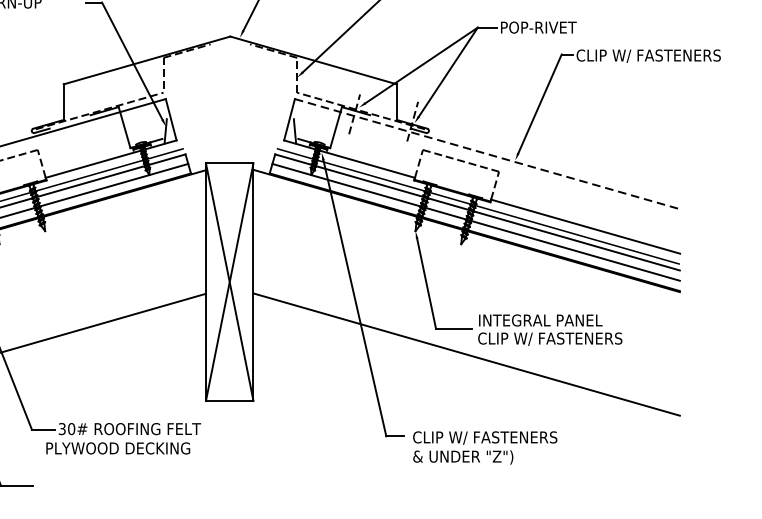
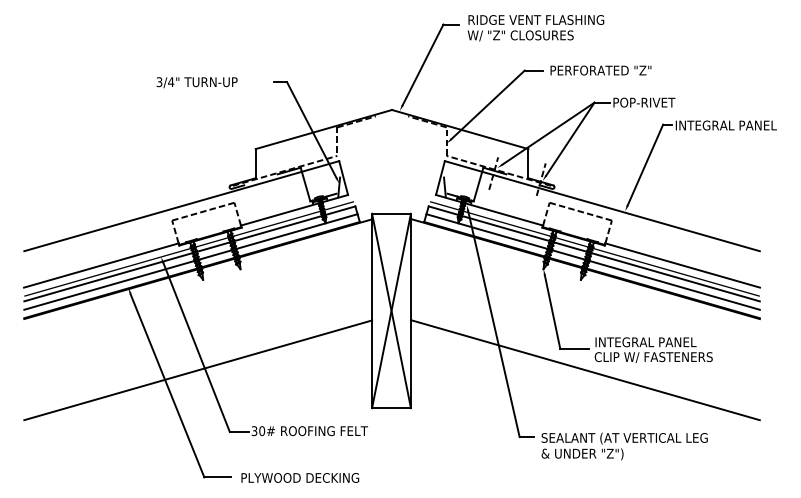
text: (648, 55) -> (734, 125), CLIP W/ FASTENERS -> INTEGRAL PANEL
line: (487, 154) -> (602, 206), dashed -> solid
text: (514, 438) -> (624, 438), CLIP W/ FASTENERS -> SEALANT (AT VERTICAL LEG
text: (118, 447) -> (300, 477), moved

